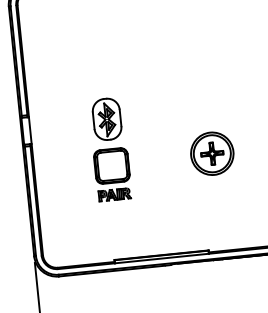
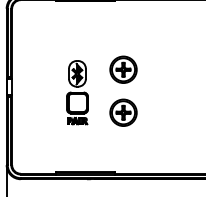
part: (205, 84) -> (123, 69), added
part: (110, 149) -> (77, 92), moved

